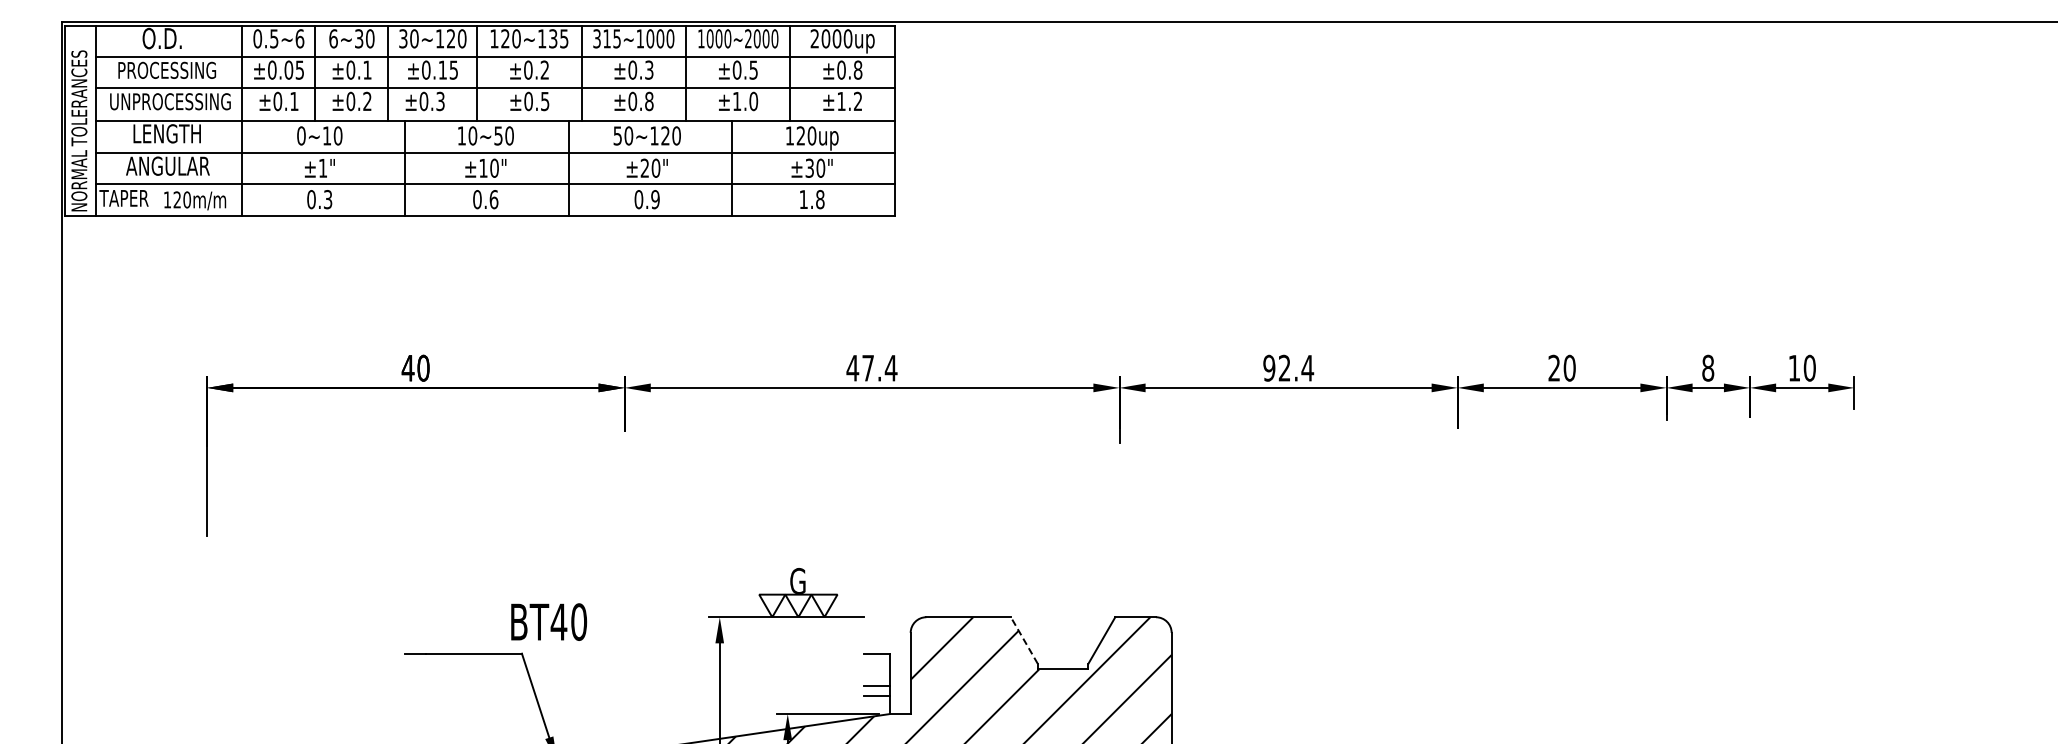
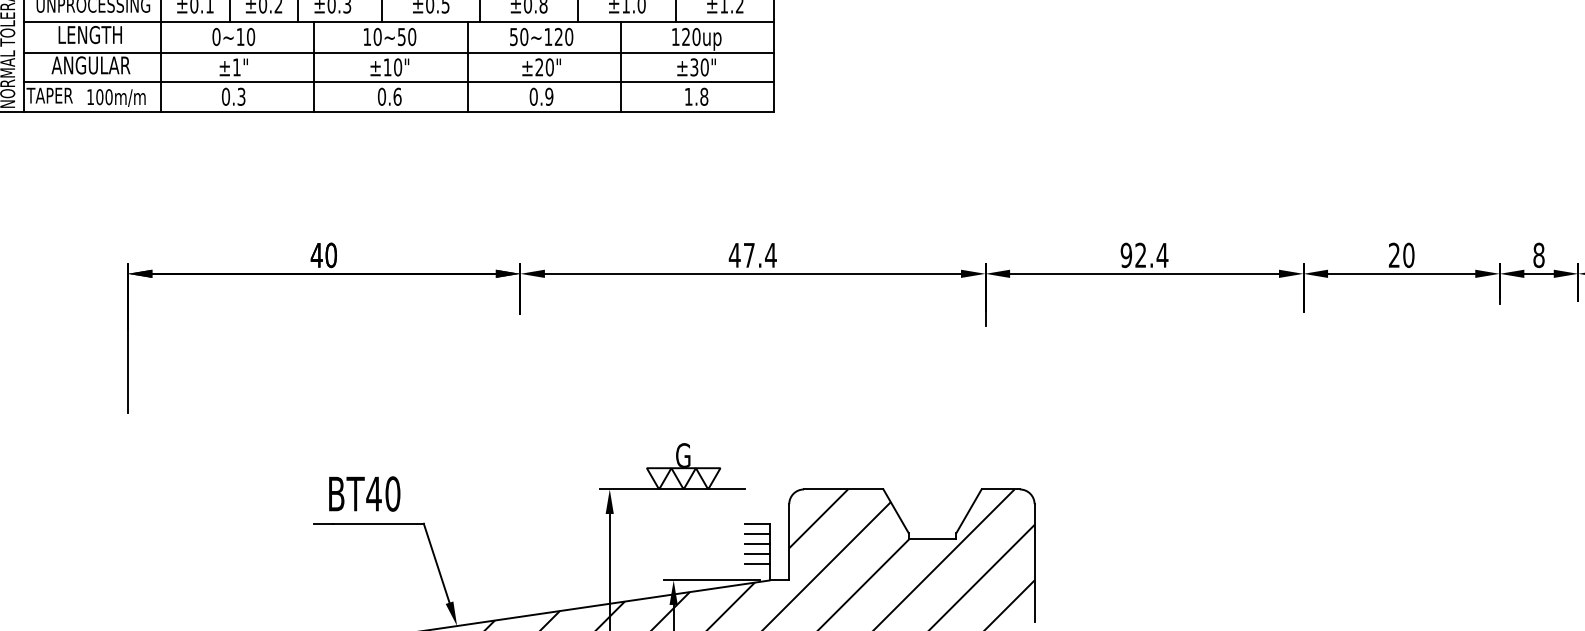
text: (177, 199) -> (99, 96), 120m/m -> 100m/m
text: (549, 621) -> (365, 493), moved
line: (1024, 640) -> (896, 511), dashed -> solid
line: (876, 664) -> (757, 533), added
line: (876, 675) -> (757, 544), added

